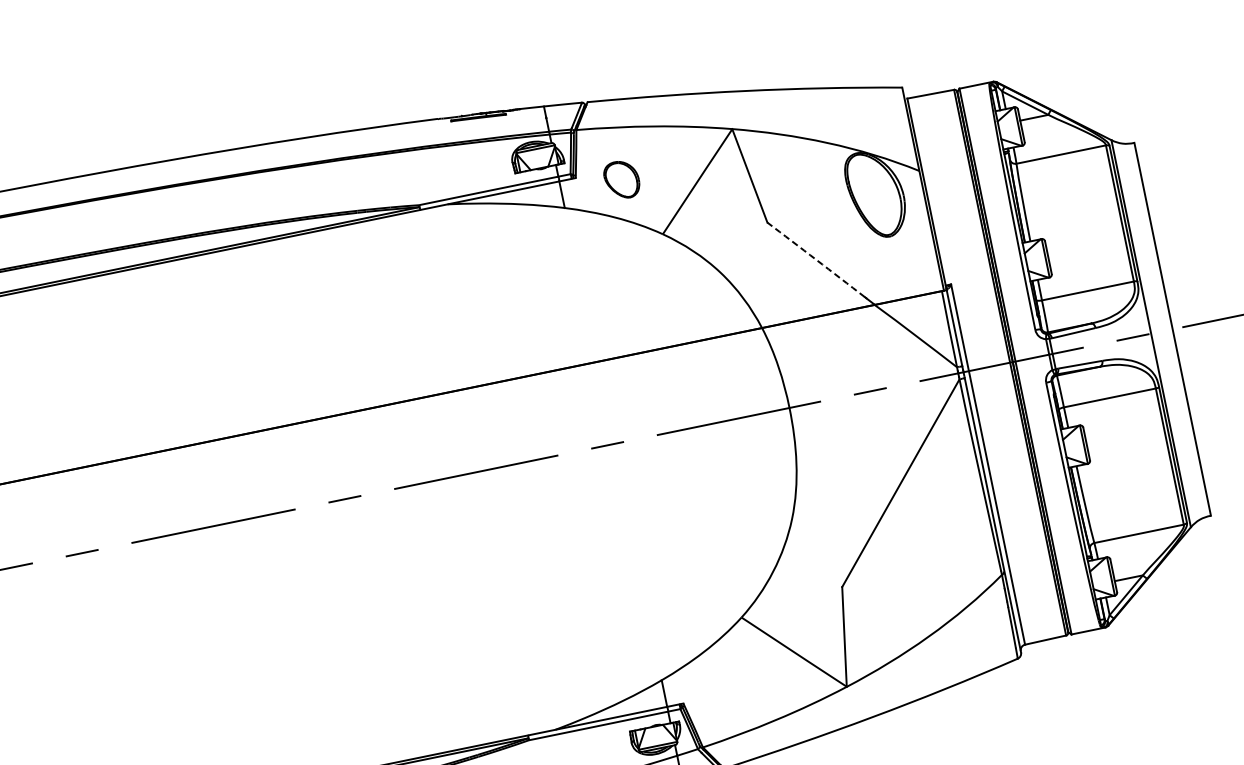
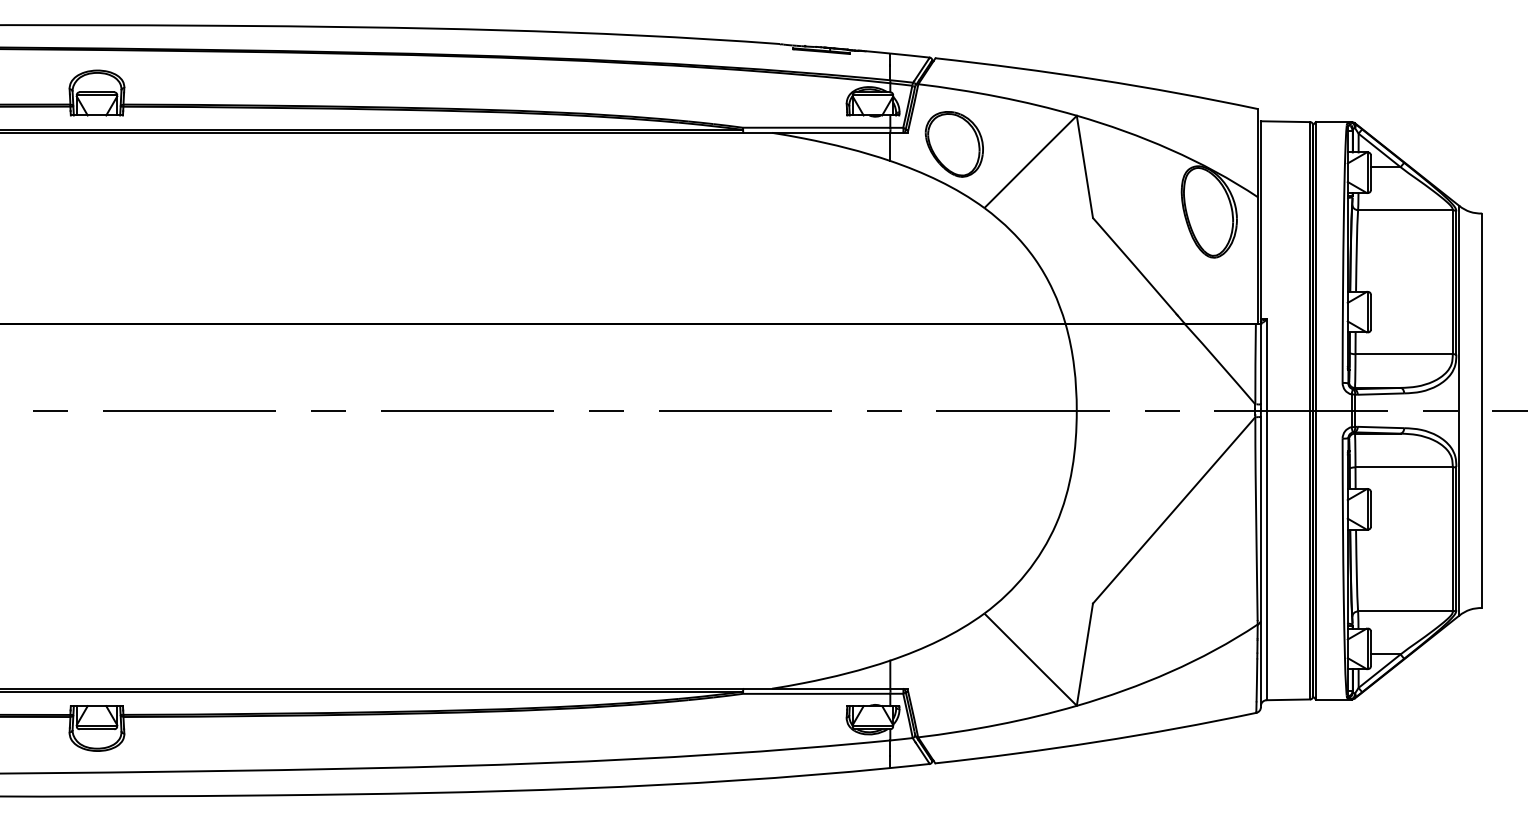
part: (621, 180) -> (953, 144), size x1.67
arc: (815, 259) -> (1134, 265), dashed -> solid

